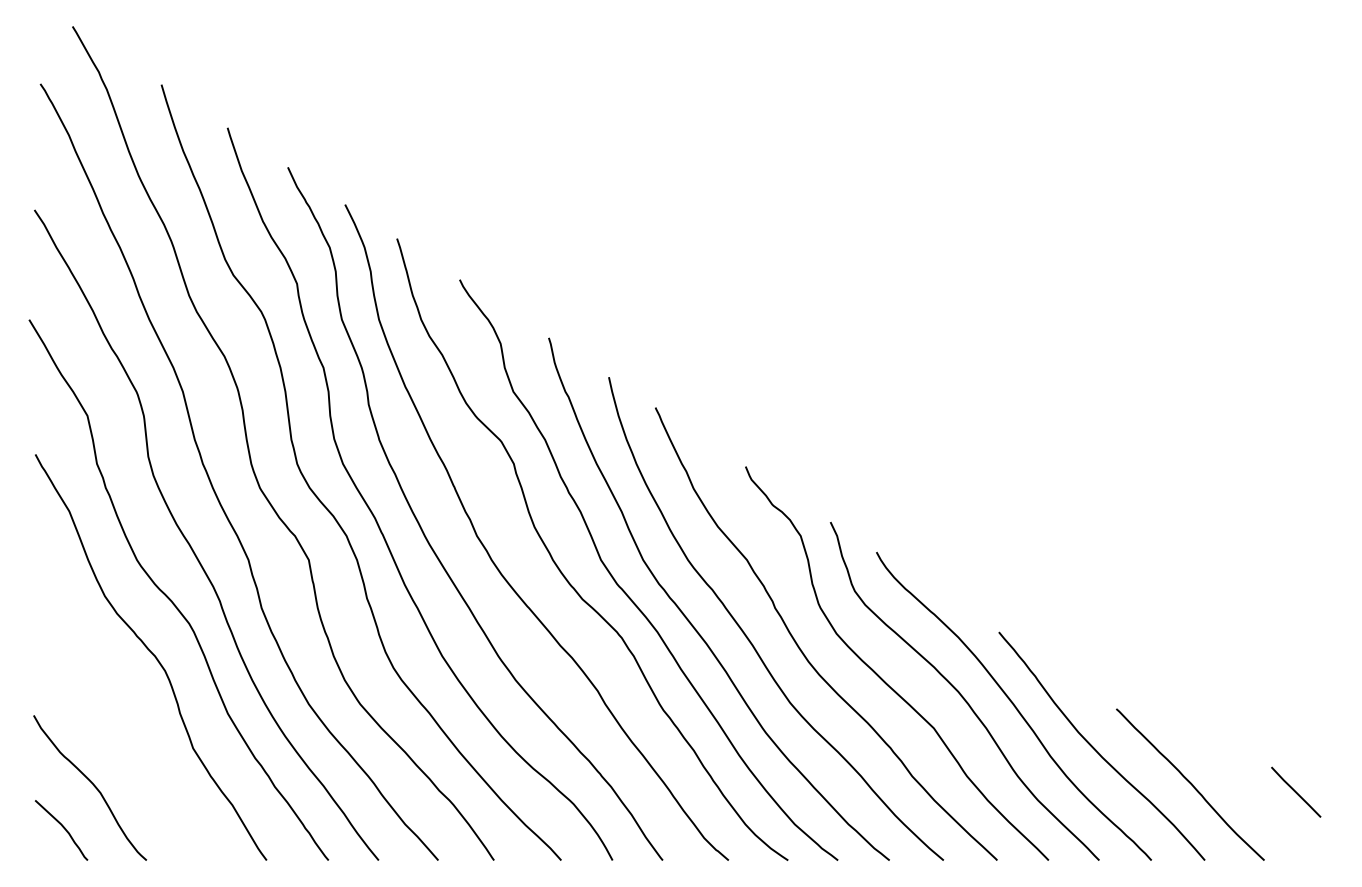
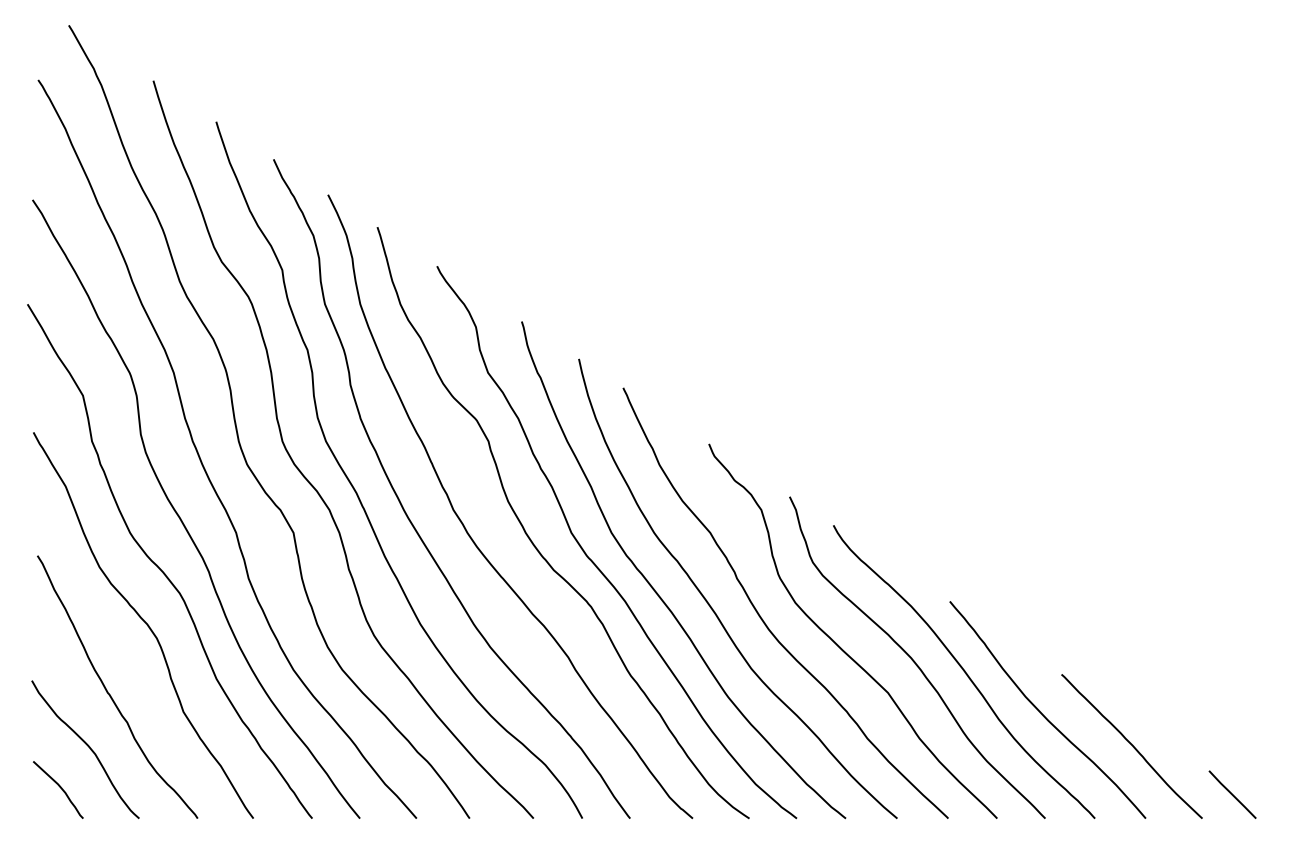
curve: (114, 726) -> (108, 691), added
line: (1296, 792) -> (1232, 794), moved

